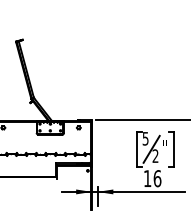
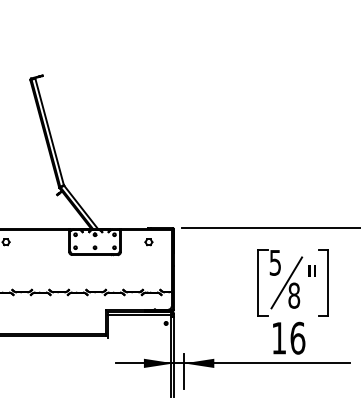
text: (155, 156) -> (294, 296), 2 -> 8

